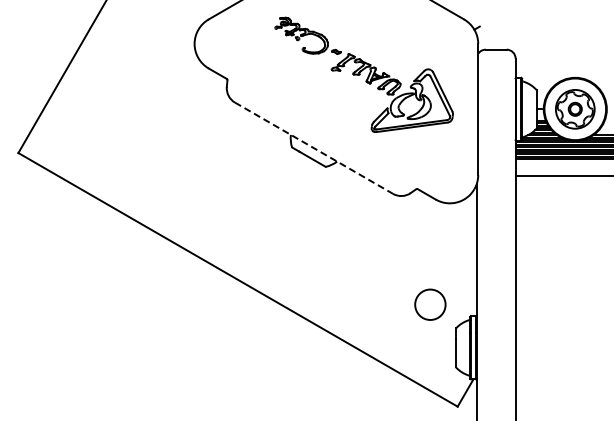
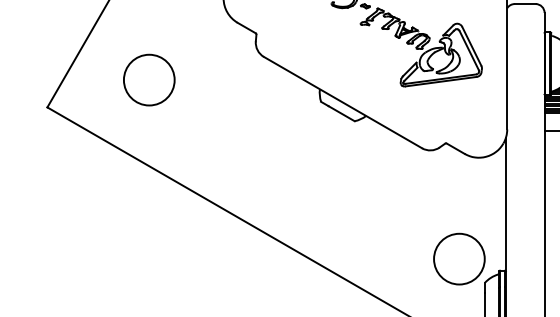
circle: (120, 125) -> (149, 79), added
line: (314, 148) -> (343, 102), dashed -> solid
circle: (430, 304) -> (459, 258), size x1.67

